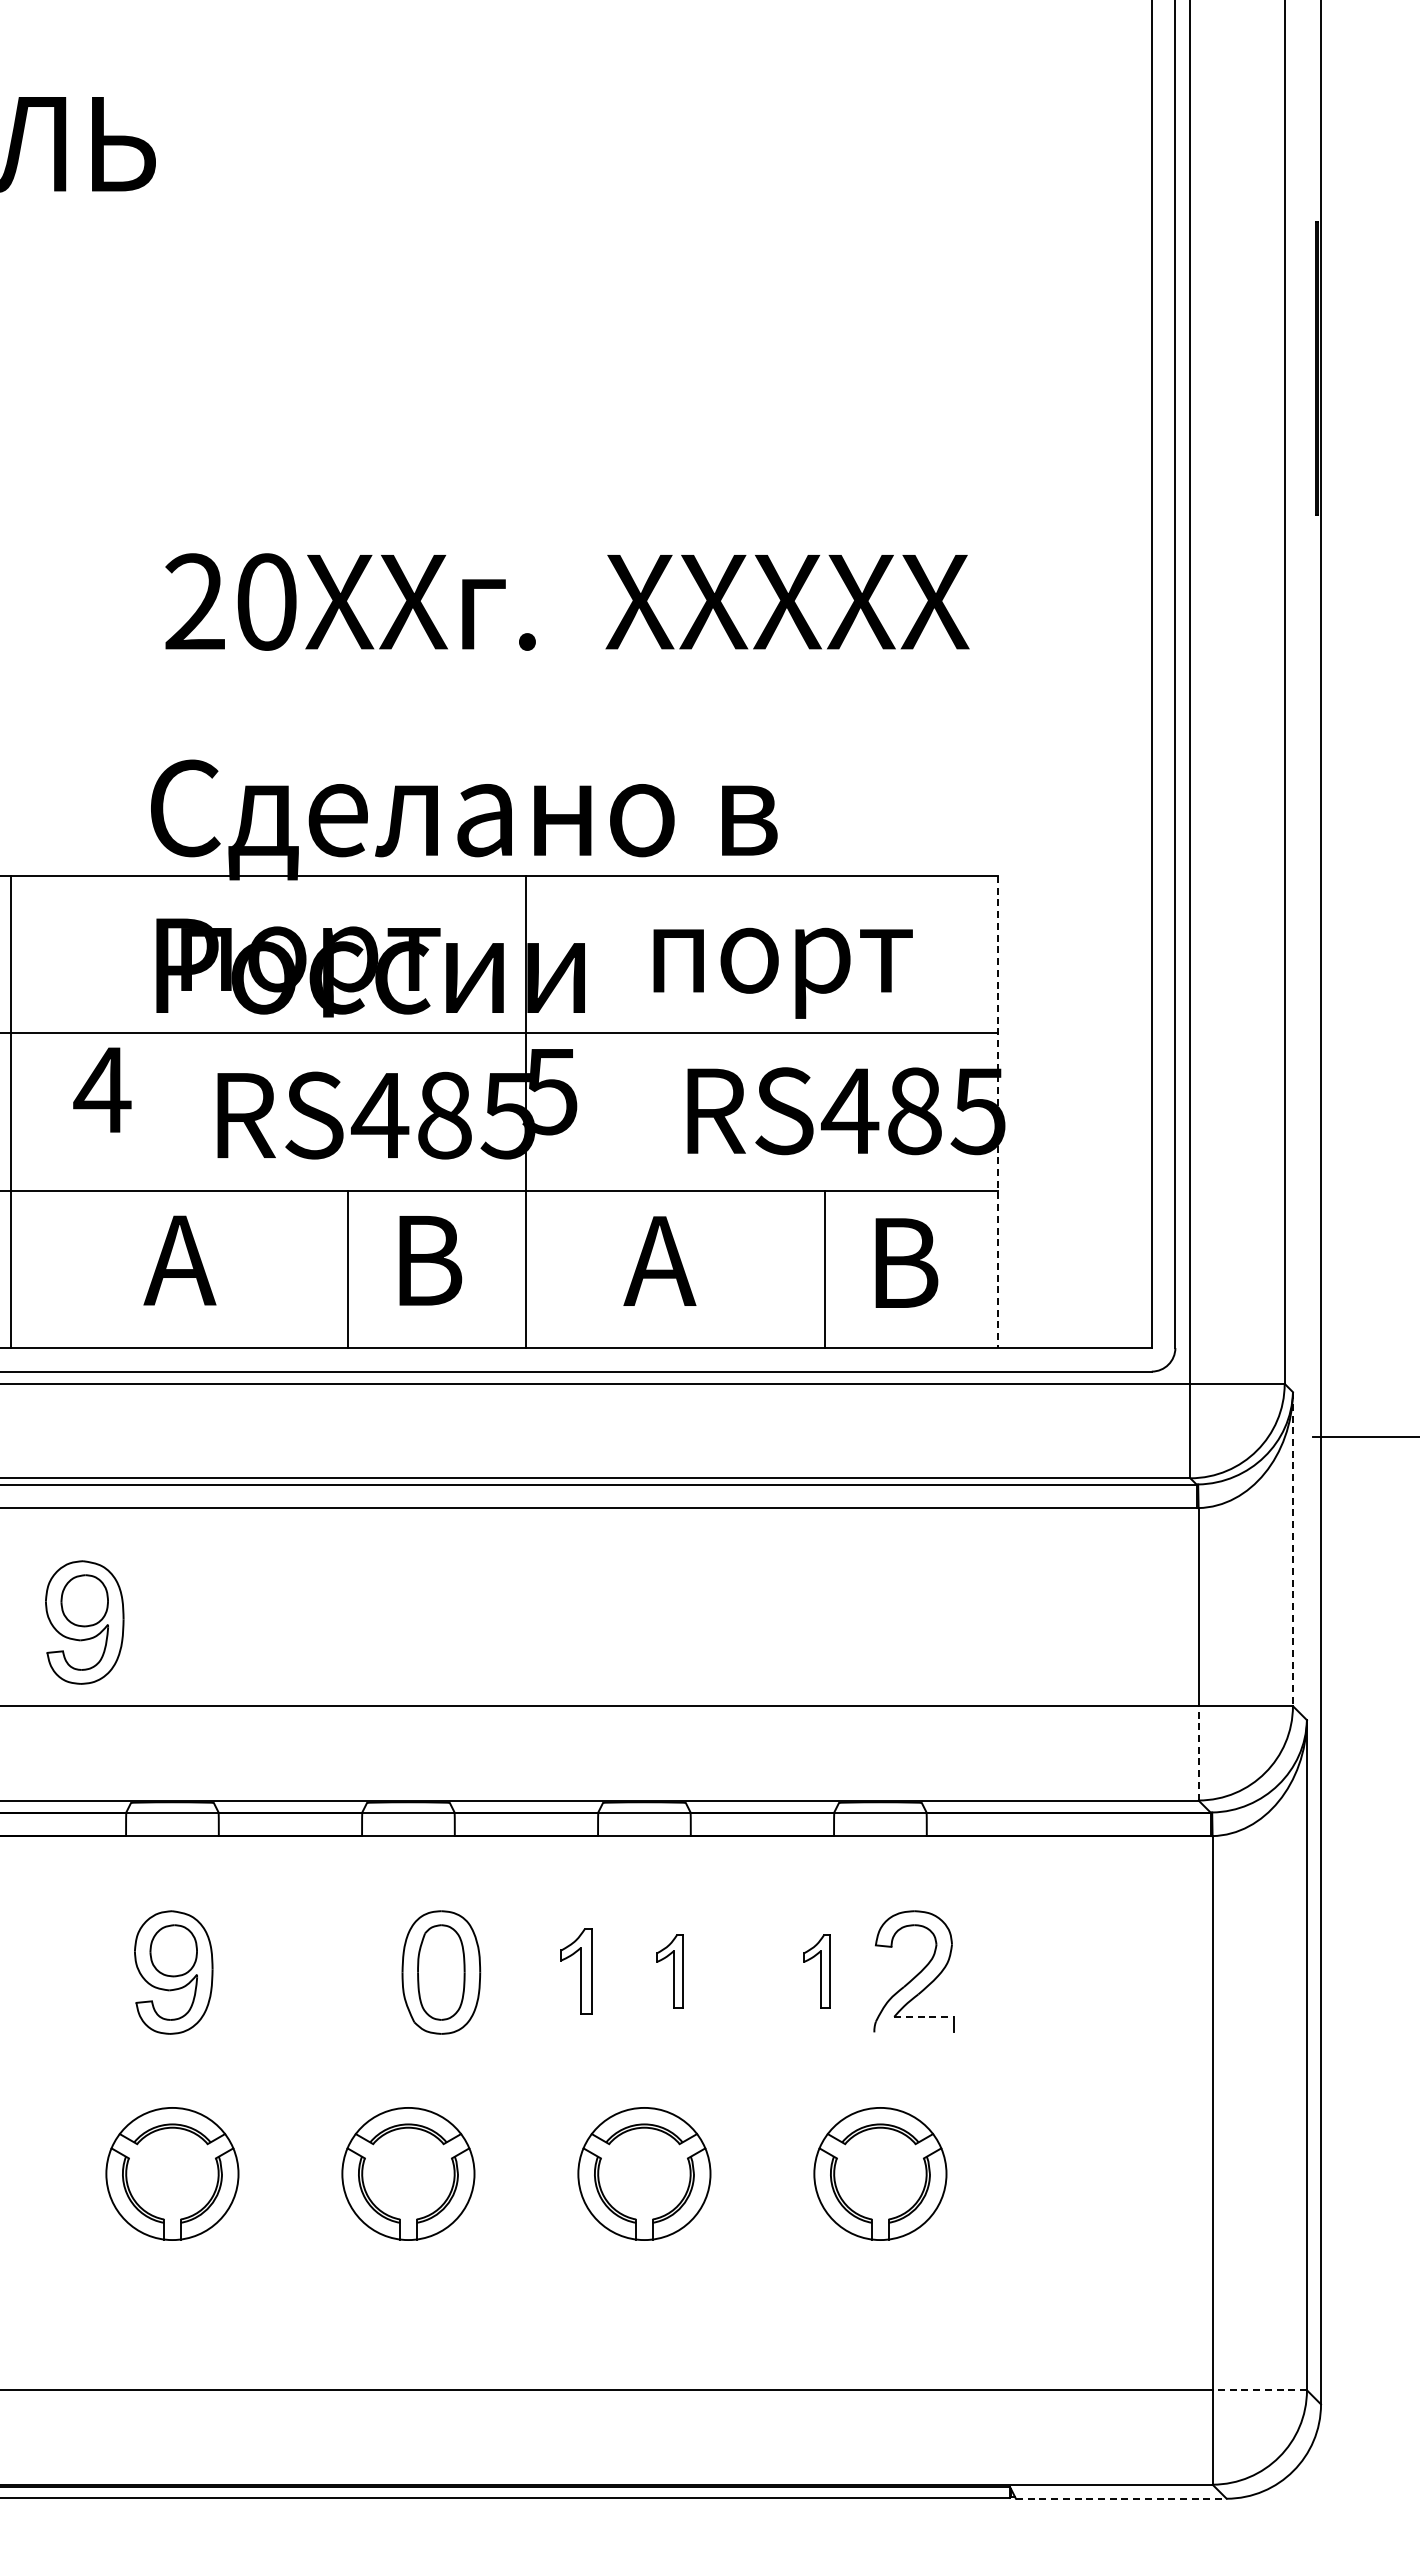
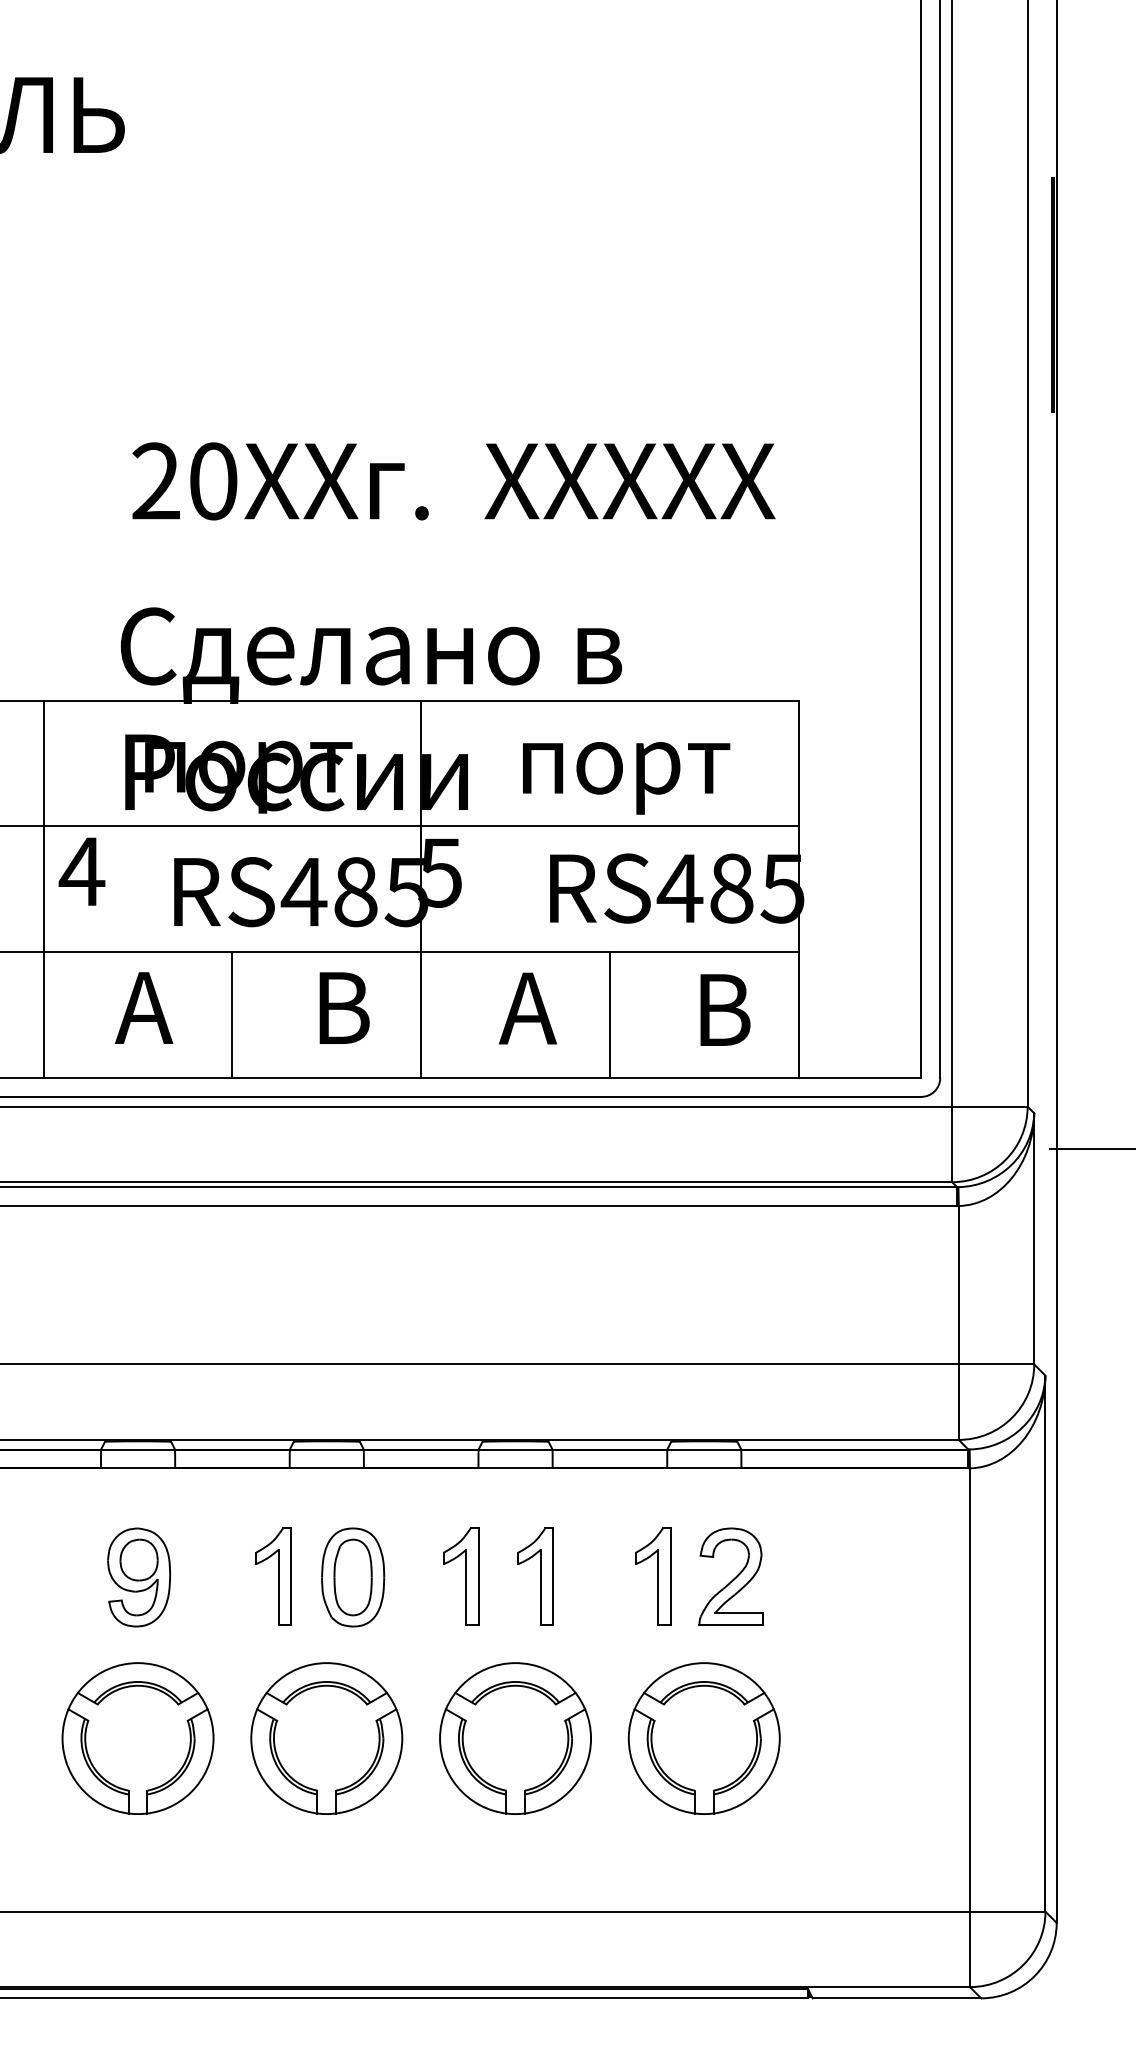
line: (11, 1112) -> (43, 889), moved
line: (998, 1112) -> (798, 889), dashed -> solid
line: (348, 1269) -> (232, 1015), moved
line: (825, 1269) -> (609, 1015), moved
line: (1292, 1549) -> (1033, 1239), dashed -> solid
part: (84, 1622) -> (67, 1297), removed
line: (1198, 1752) -> (958, 1401), dashed -> solid
part: (341, 1971) -> (273, 1576), added
part: (576, 1971) -> (461, 1576), size x1.43
part: (669, 1971) -> (535, 1576), size x1.67
part: (816, 1971) -> (653, 1576), size x1.67
line: (923, 2016) -> (738, 1612), dashed -> solid
line: (913, 2032) -> (730, 1625), added
part: (172, 2173) -> (138, 1738), size x1.43
part: (408, 2173) -> (326, 1738), size x1.43
part: (644, 2173) -> (515, 1738), size x1.43
part: (880, 2173) -> (704, 1738), size x1.43
line: (1259, 2390) -> (1007, 1911), dashed -> solid
line: (1121, 2498) -> (897, 1998), dashed -> solid

